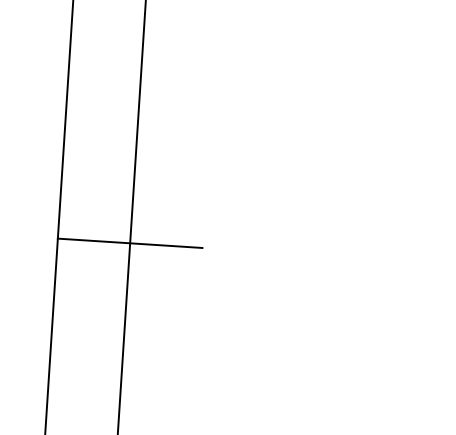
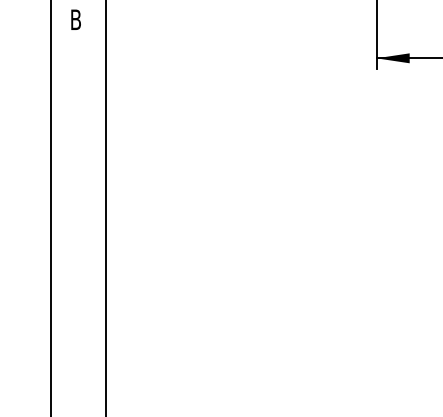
line: (129, 243) -> (105, 299), removed

